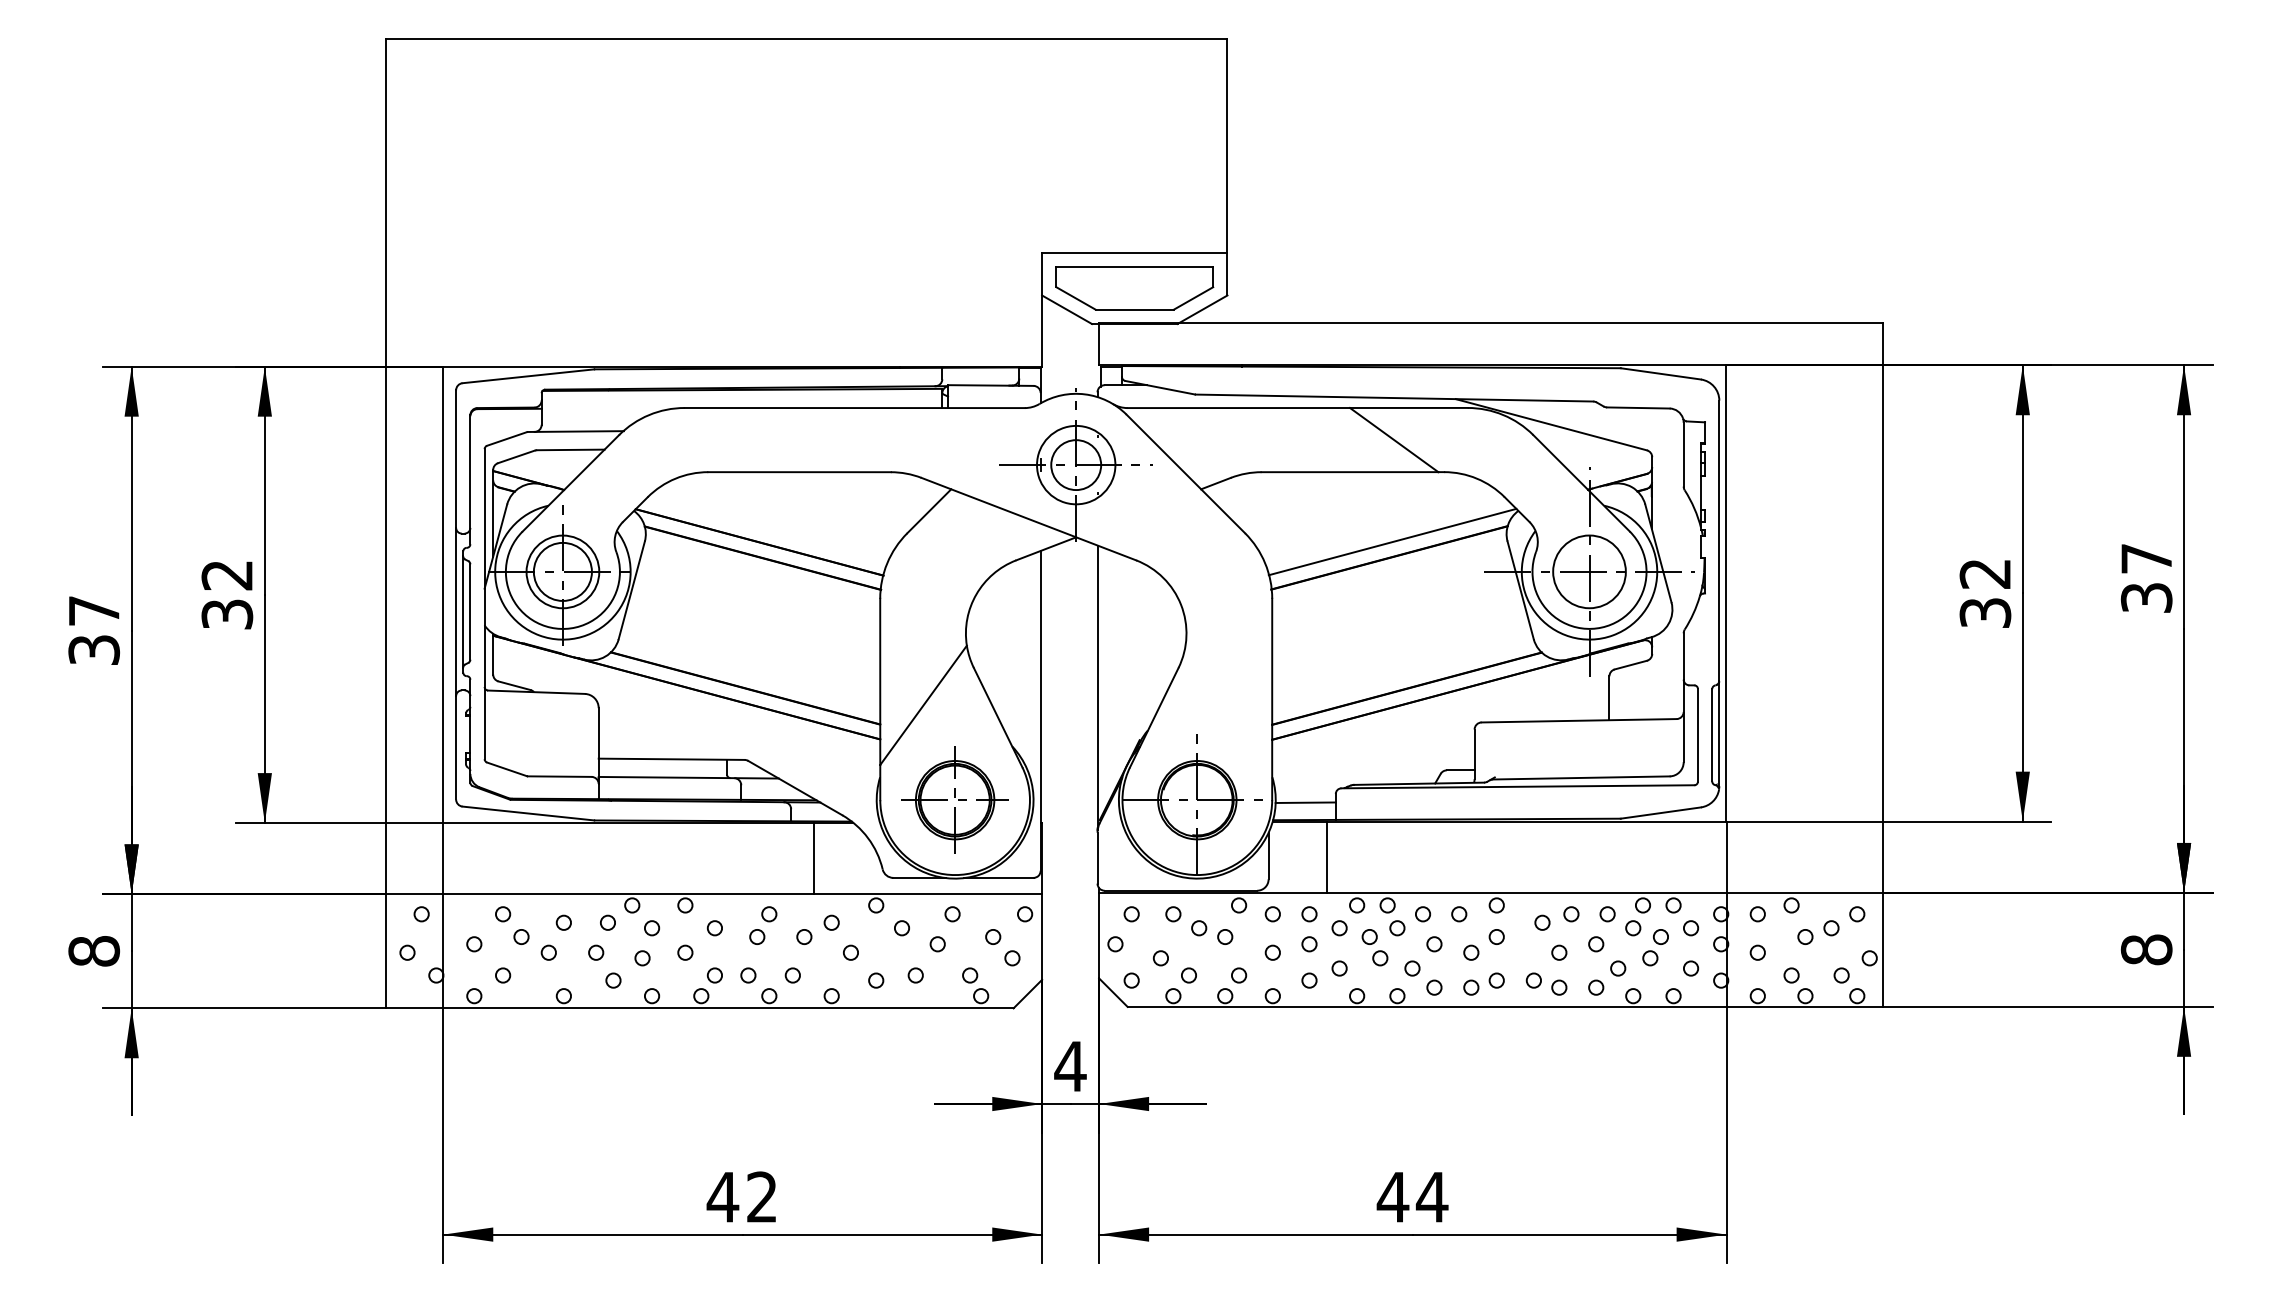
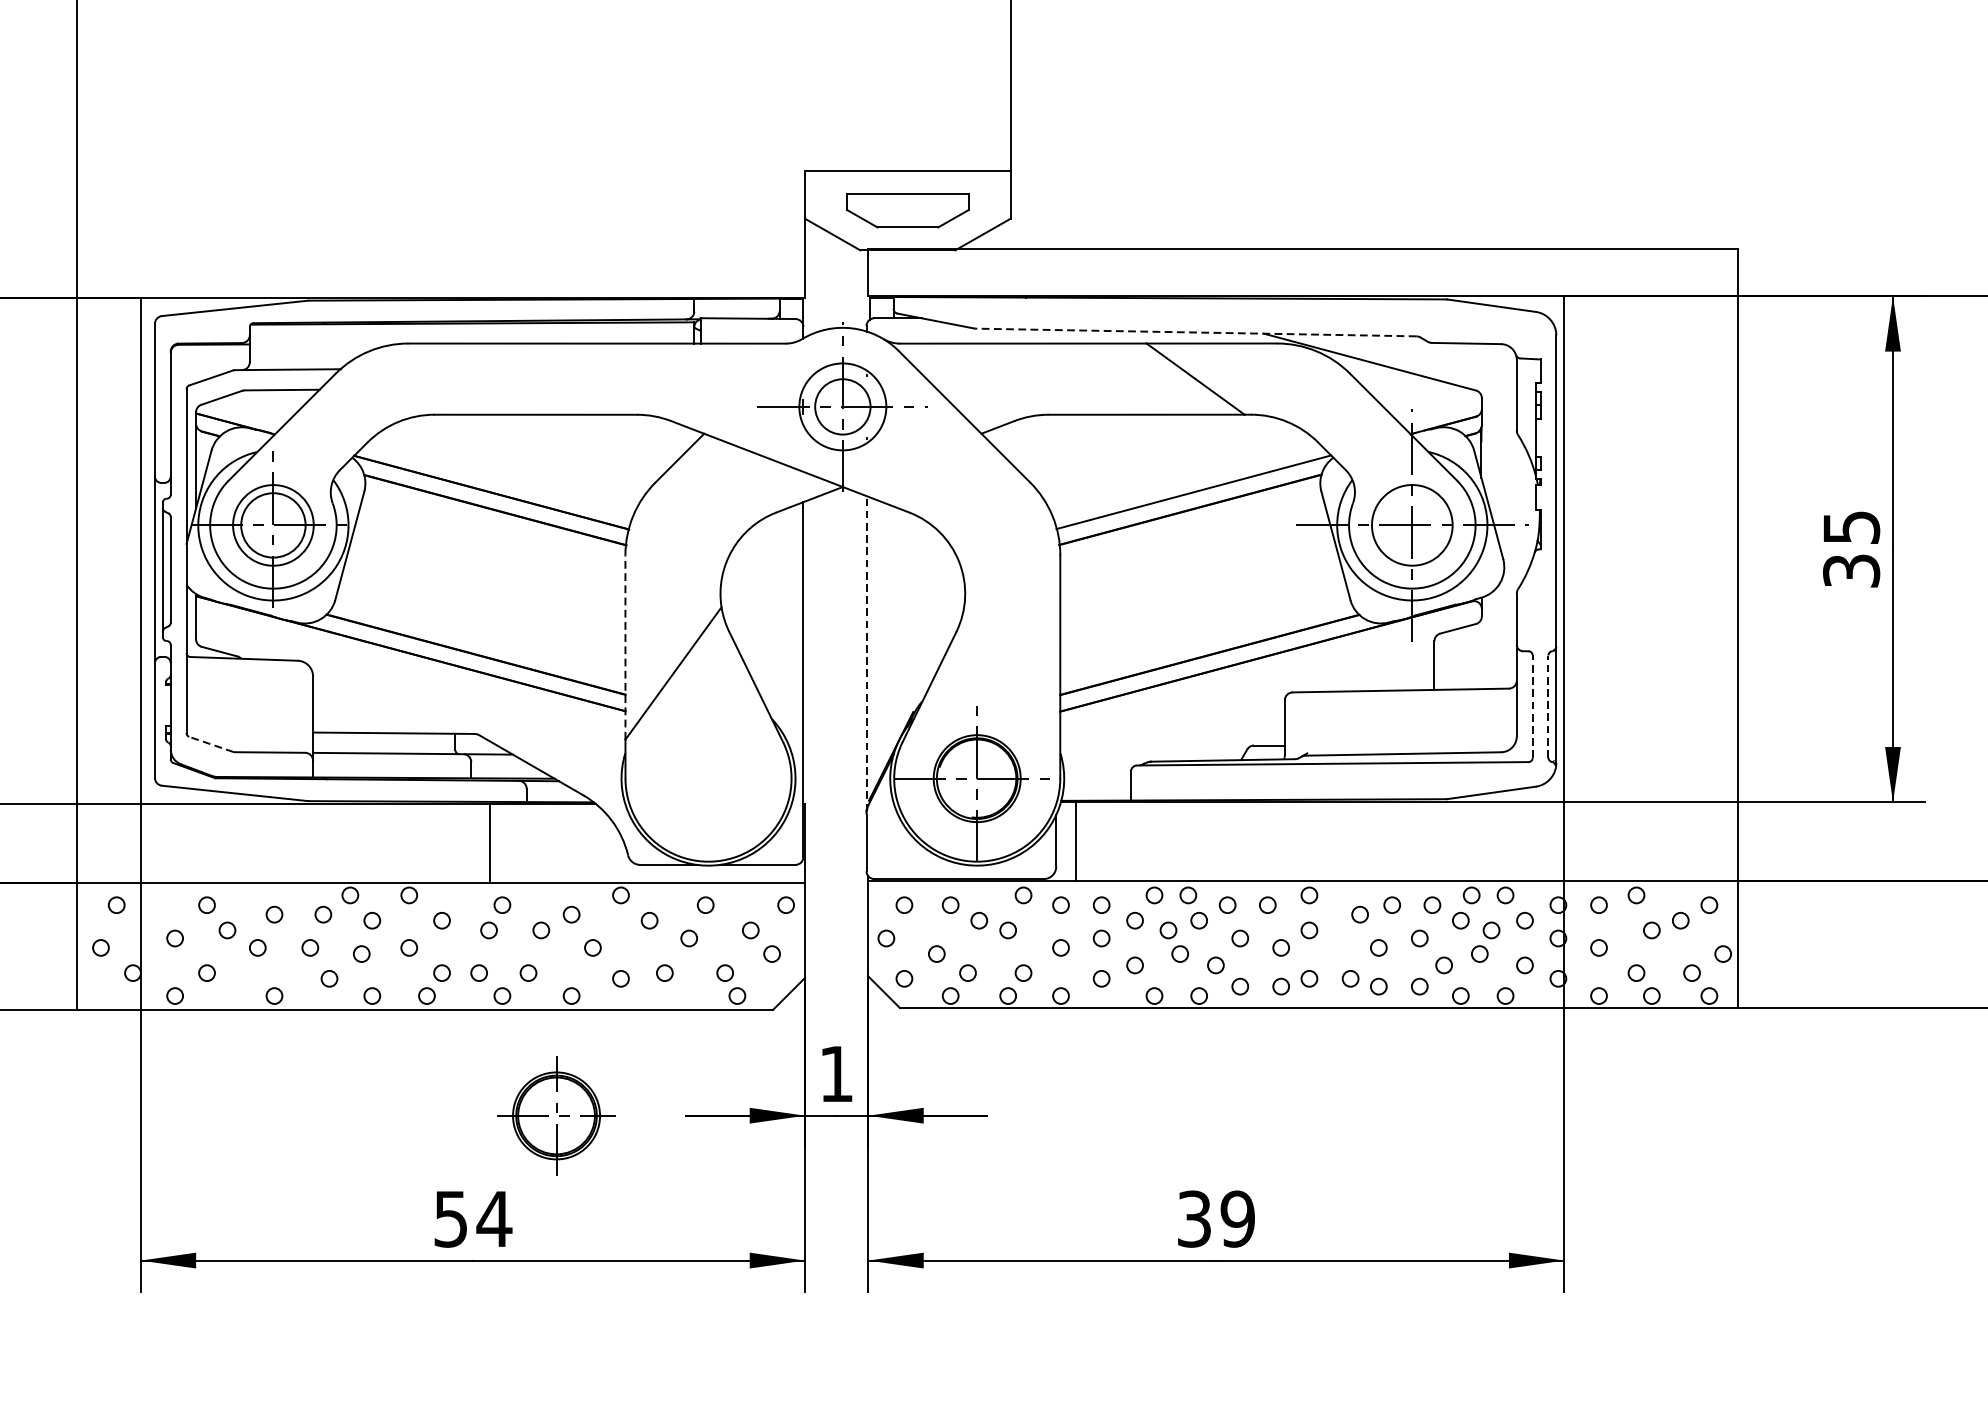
part: (1134, 288) -> (907, 210), size x0.7
line: (1394, 398) -> (1195, 333), solid -> dashed
text: (1985, 573) -> (1851, 527), 32 -> 35
line: (880, 681) -> (625, 646), solid -> dashed
line: (1097, 687) -> (866, 653), solid -> dashed
line: (1697, 734) -> (1532, 705), solid -> dashed
line: (1712, 734) -> (1548, 705), solid -> dashed
line: (506, 769) -> (210, 744), solid -> dashed
part: (954, 799) -> (555, 1115), moved
line: (1305, 802) -> (1097, 781), removed
line: (1327, 856) -> (1076, 841), moved
line: (813, 858) -> (489, 843), moved
text: (1070, 1066) -> (836, 1074), 4 -> 1
text: (742, 1197) -> (472, 1219), 42 -> 54
text: (1412, 1197) -> (1215, 1219), 44 -> 39

